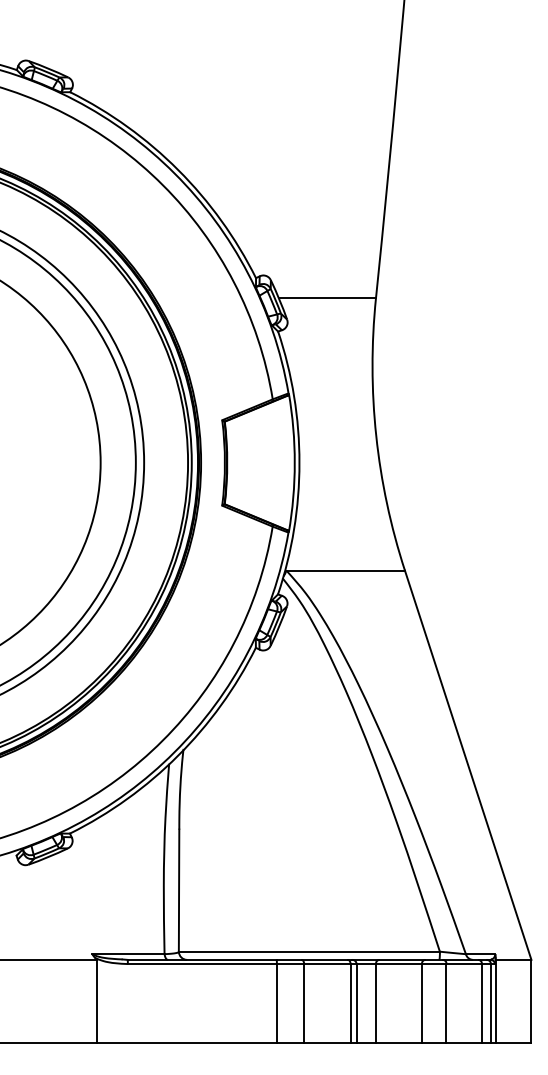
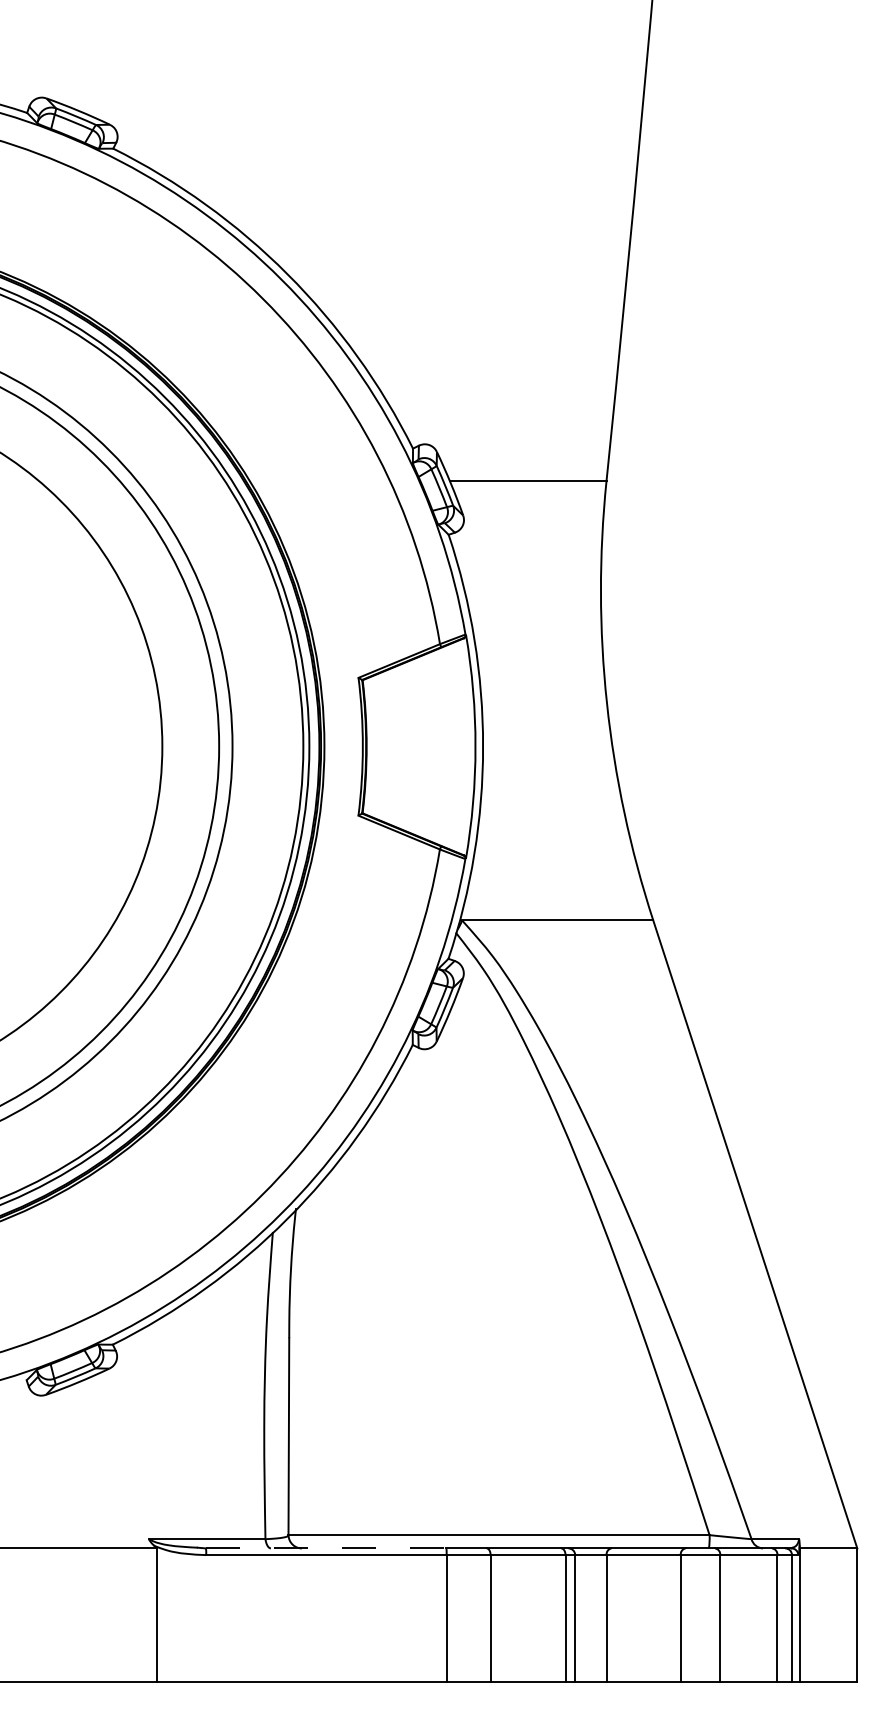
line: (202, 959) -> (326, 1547), solid -> dashed

